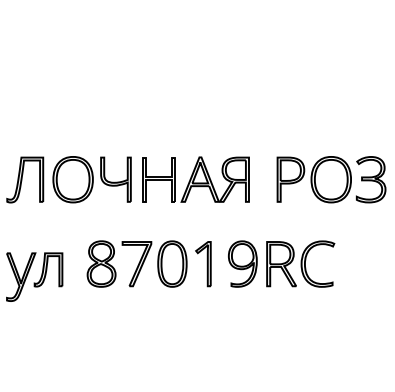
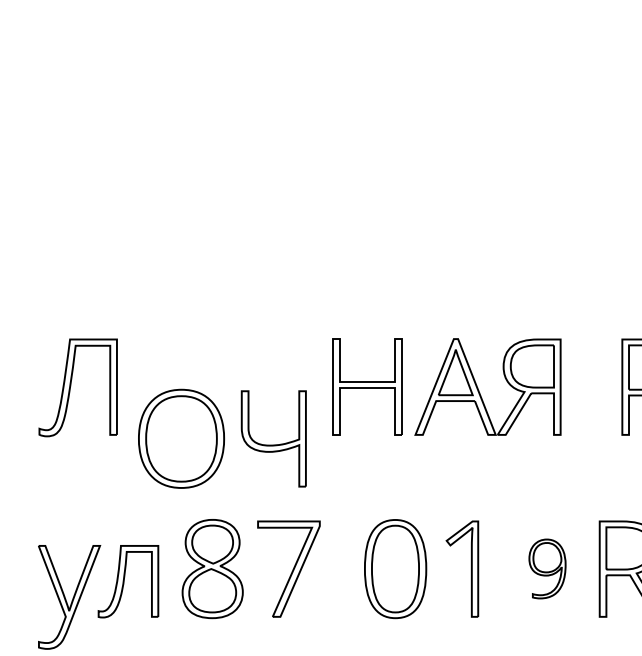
part: (91, 179) -> (221, 438), moved
part: (242, 263) -> (546, 567), size x0.6
part: (114, 267) -> (240, 576), moved

